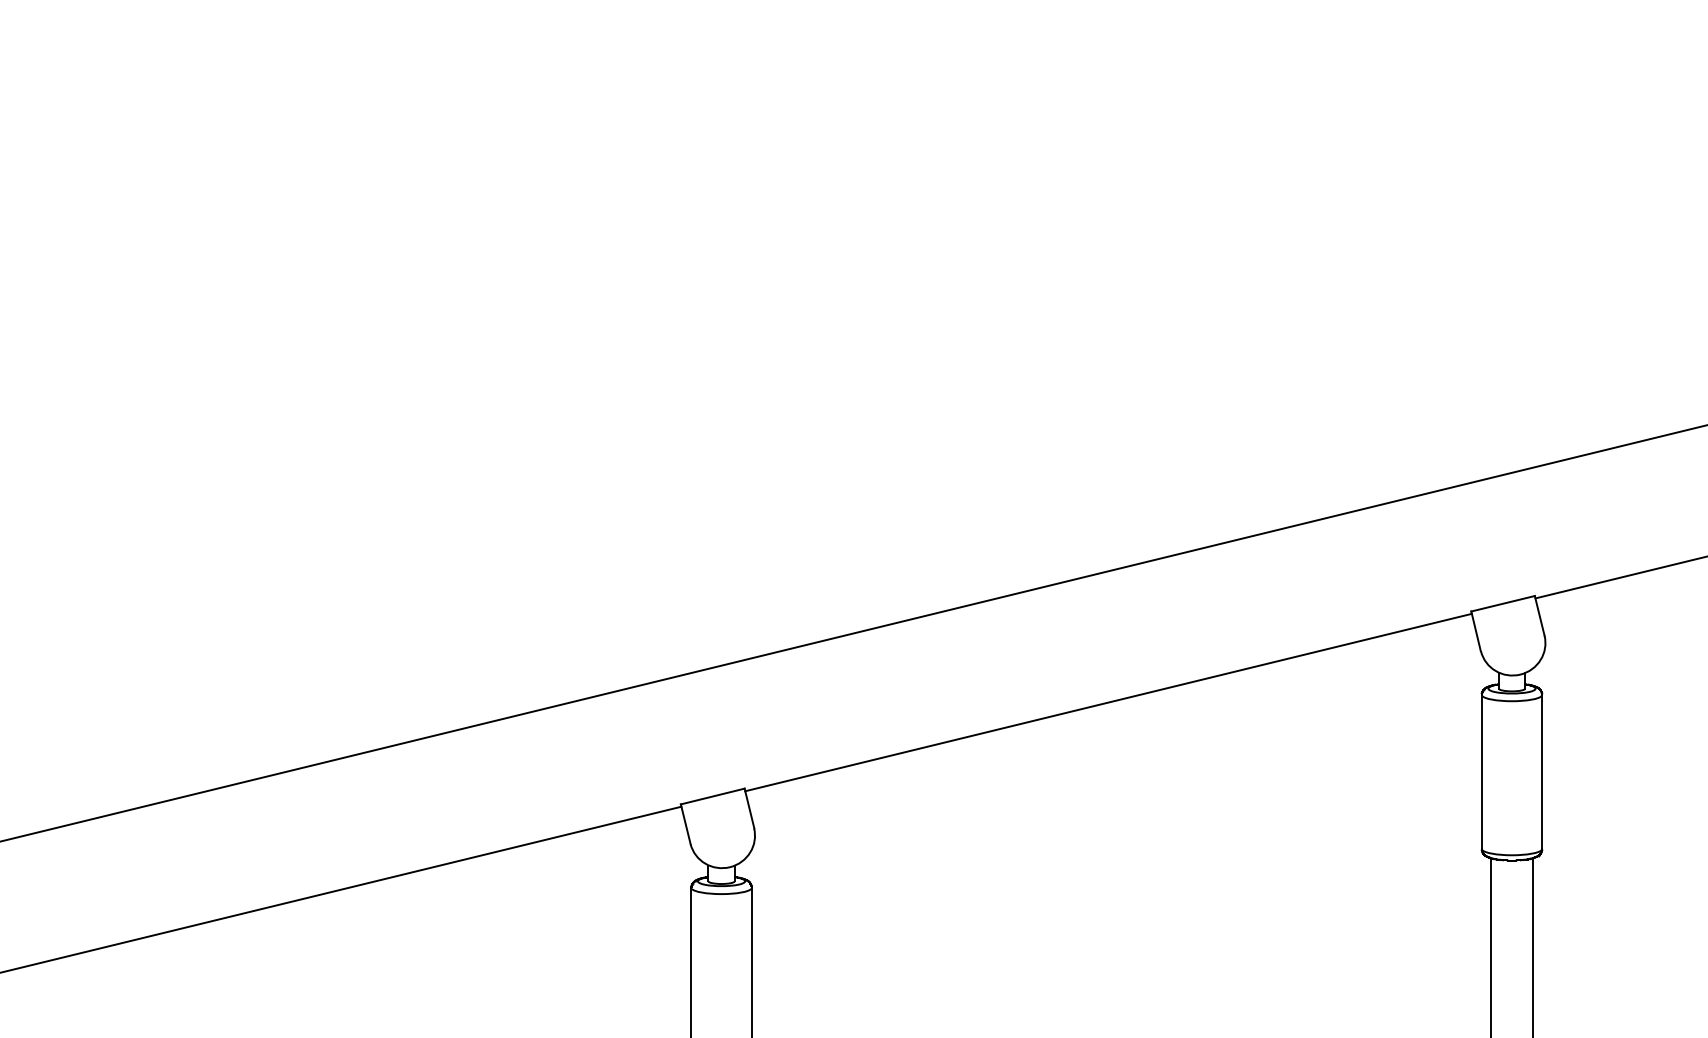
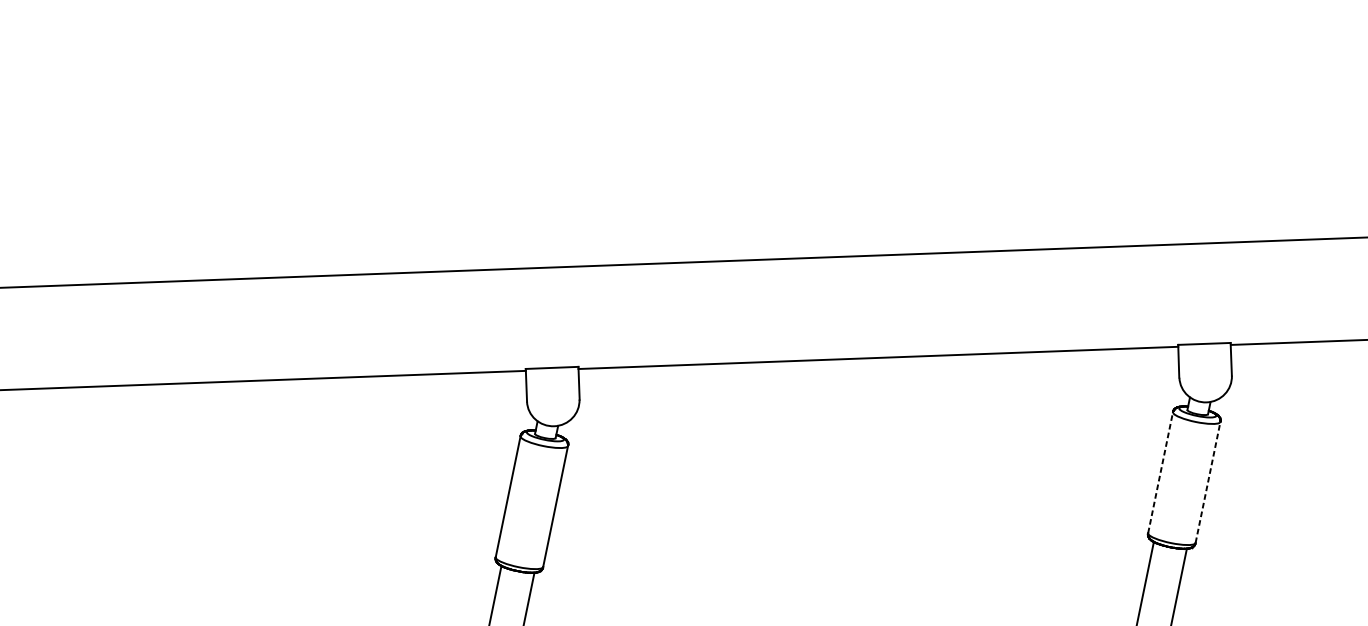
line: (1481, 771) -> (1160, 472), solid -> dashed
line: (1542, 771) -> (1208, 482), solid -> dashed

